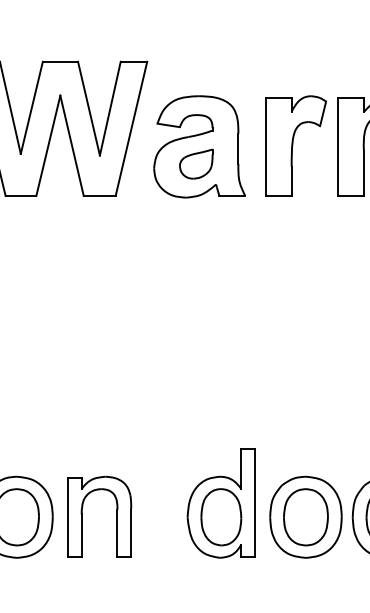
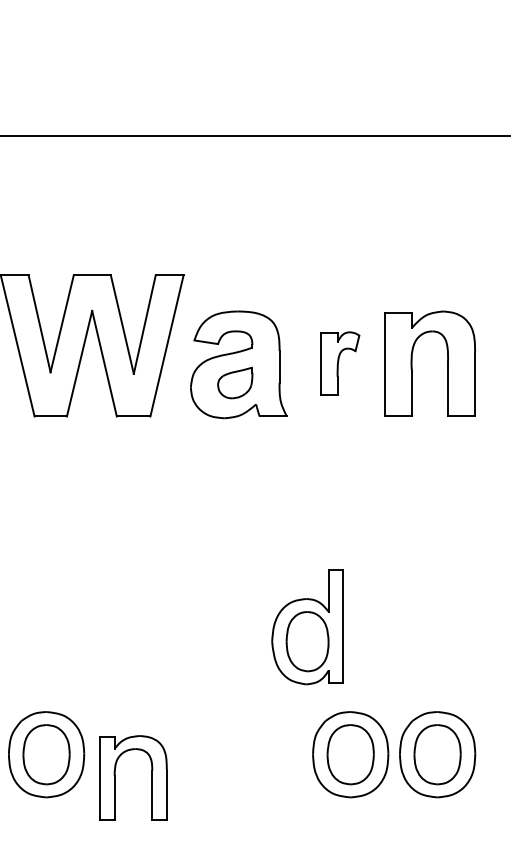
part: (296, 145) -> (340, 363), size x0.6
part: (221, 503) -> (307, 627), moved
part: (82, 516) -> (115, 777), moved

